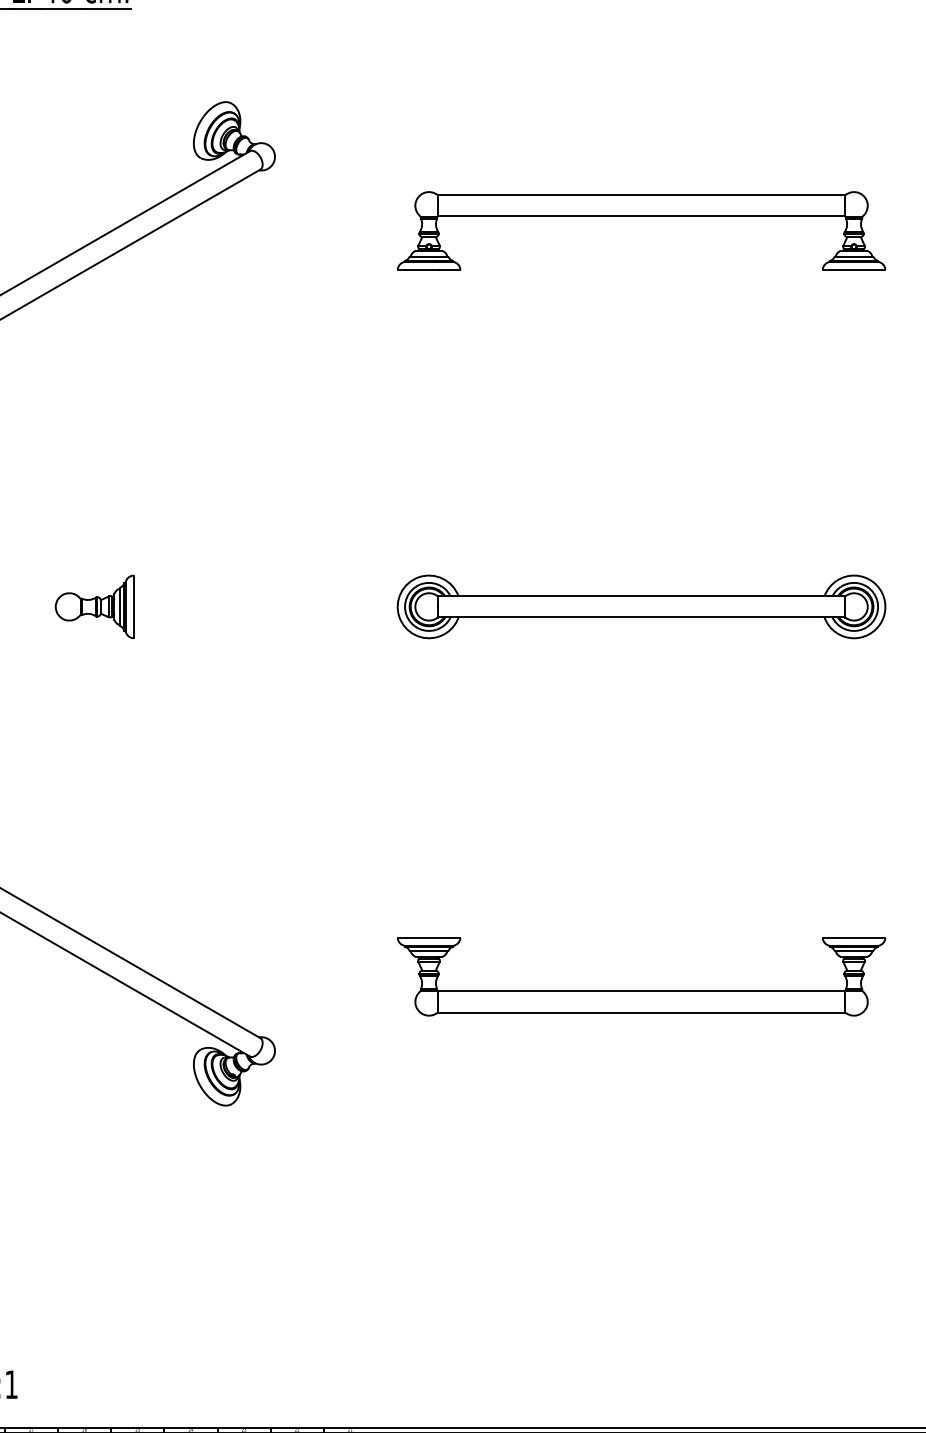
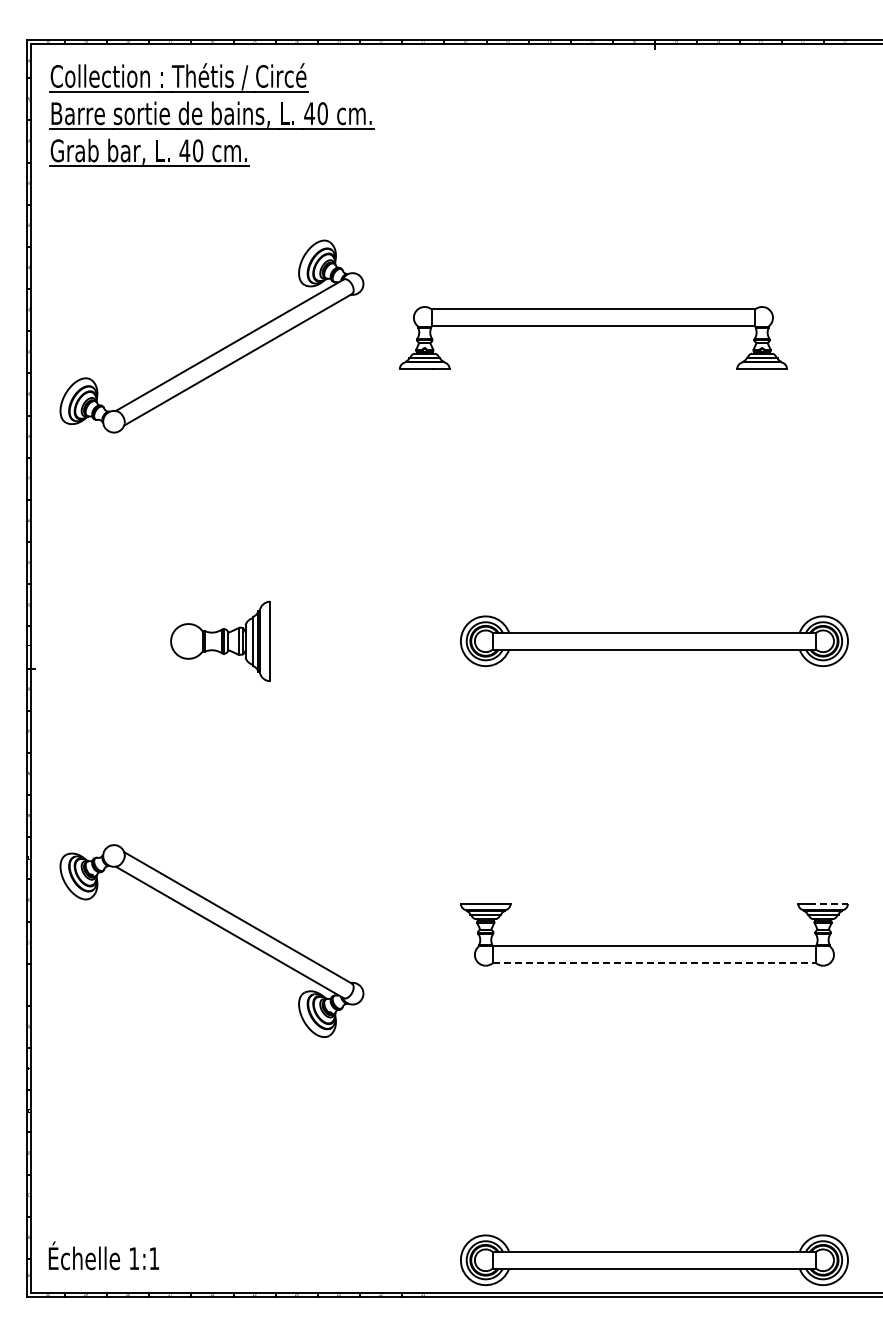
part: (641, 216) -> (593, 326), moved
part: (93, 605) -> (219, 640), size x1.6
line: (862, 938) -> (829, 904), solid -> dashed
line: (641, 1012) -> (654, 963), solid -> dashed
part: (641, 1387) -> (654, 1260), added

